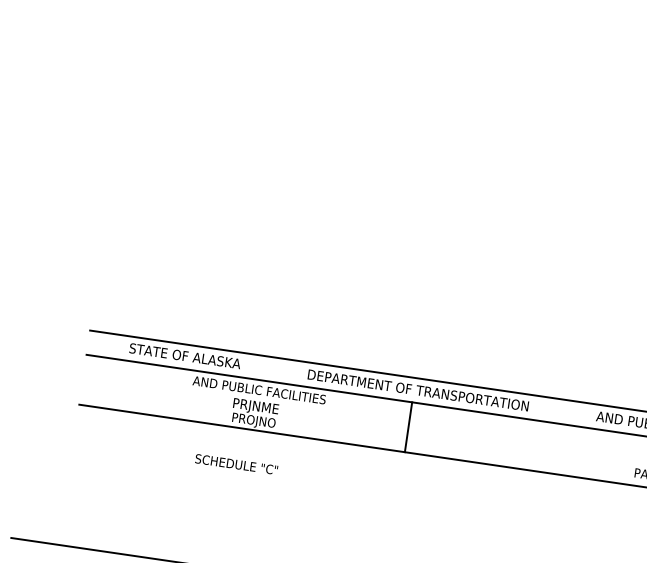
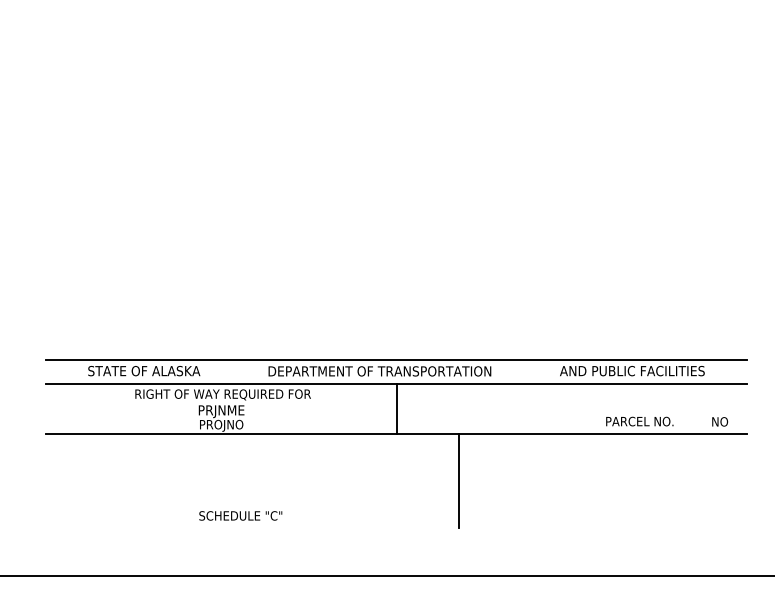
text: (259, 390) -> (222, 394), AND PUBLIC FACILITIES -> RIGHT OF WAY REQUIRED FOR
line: (408, 427) -> (396, 409), moved
text: (236, 464) -> (240, 515), moved
line: (481, 510) -> (459, 481), added

